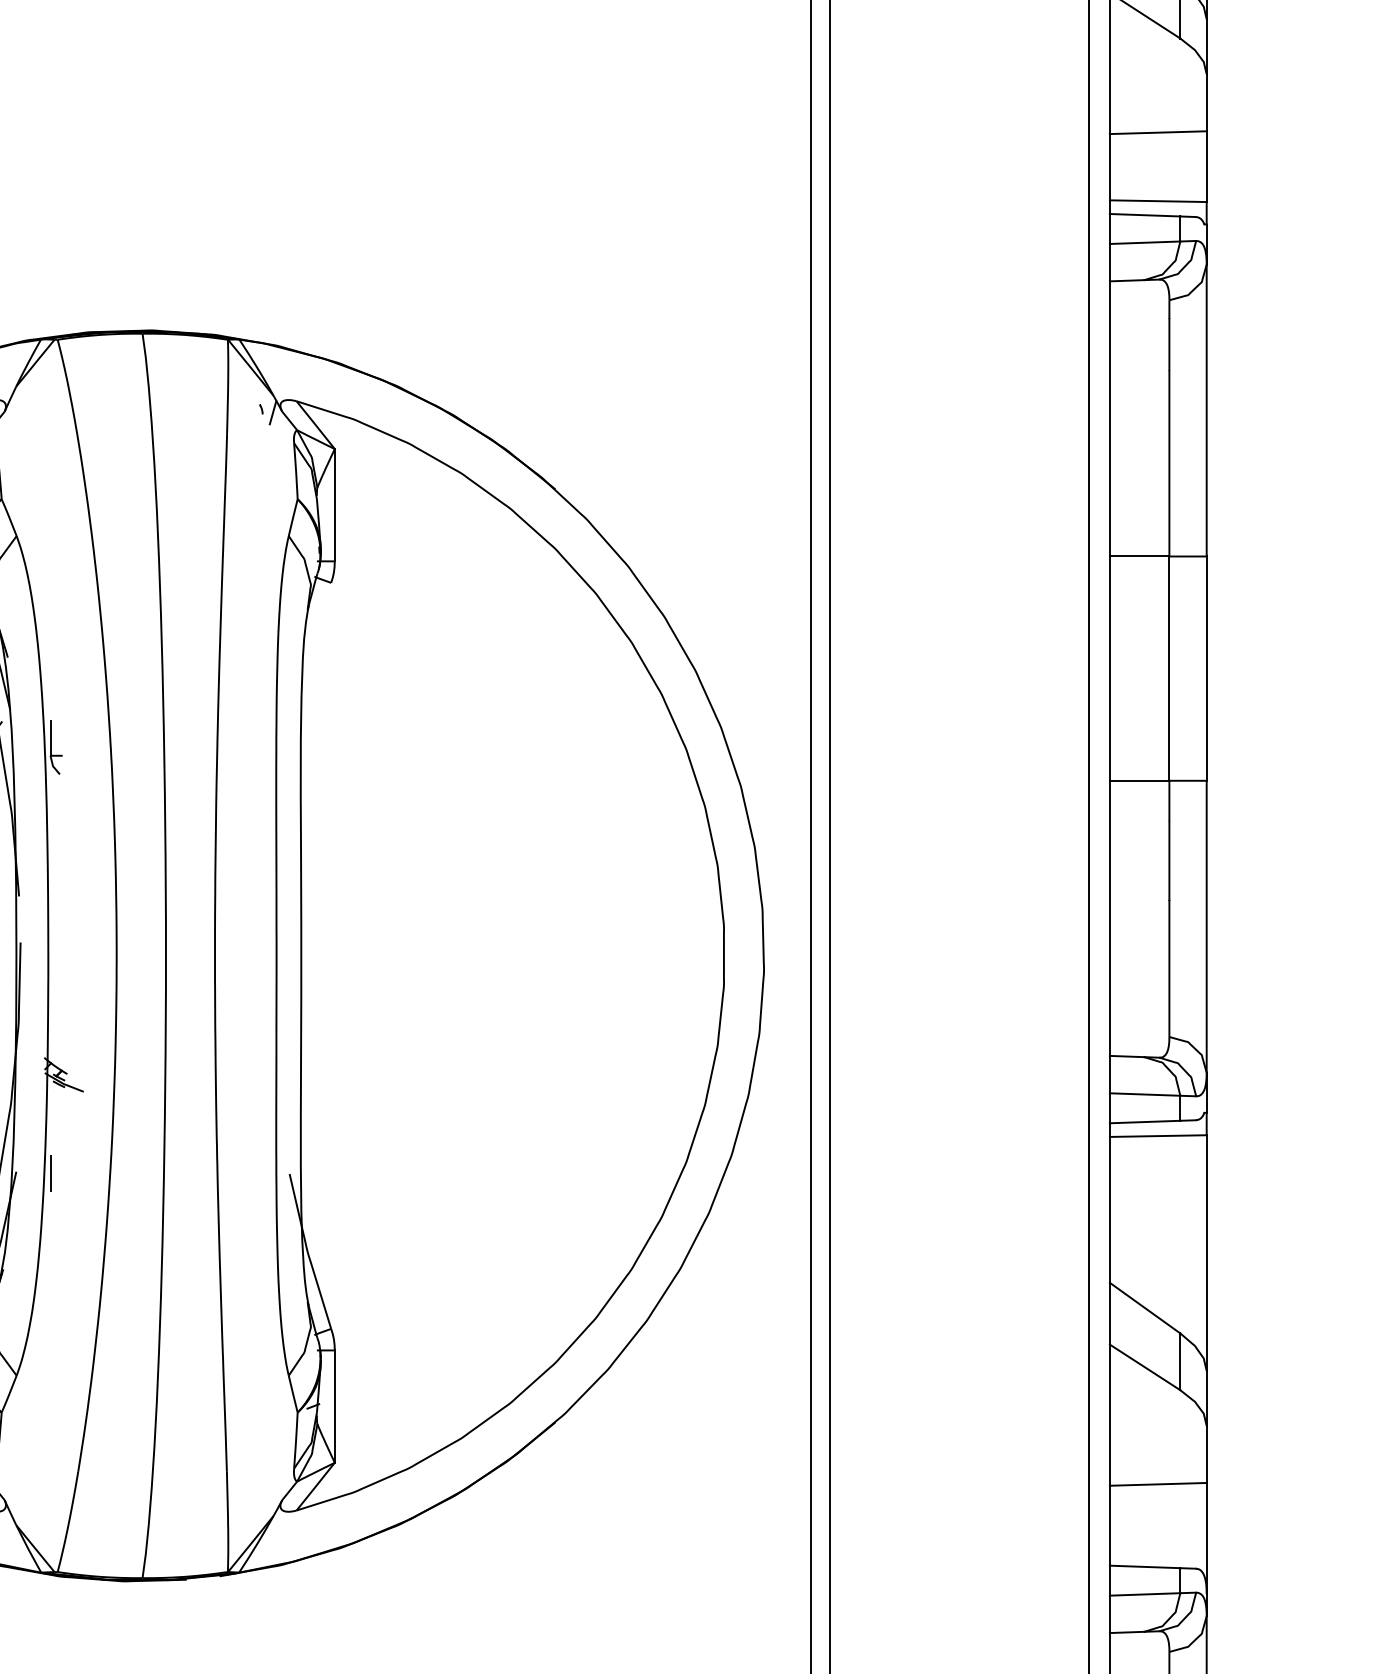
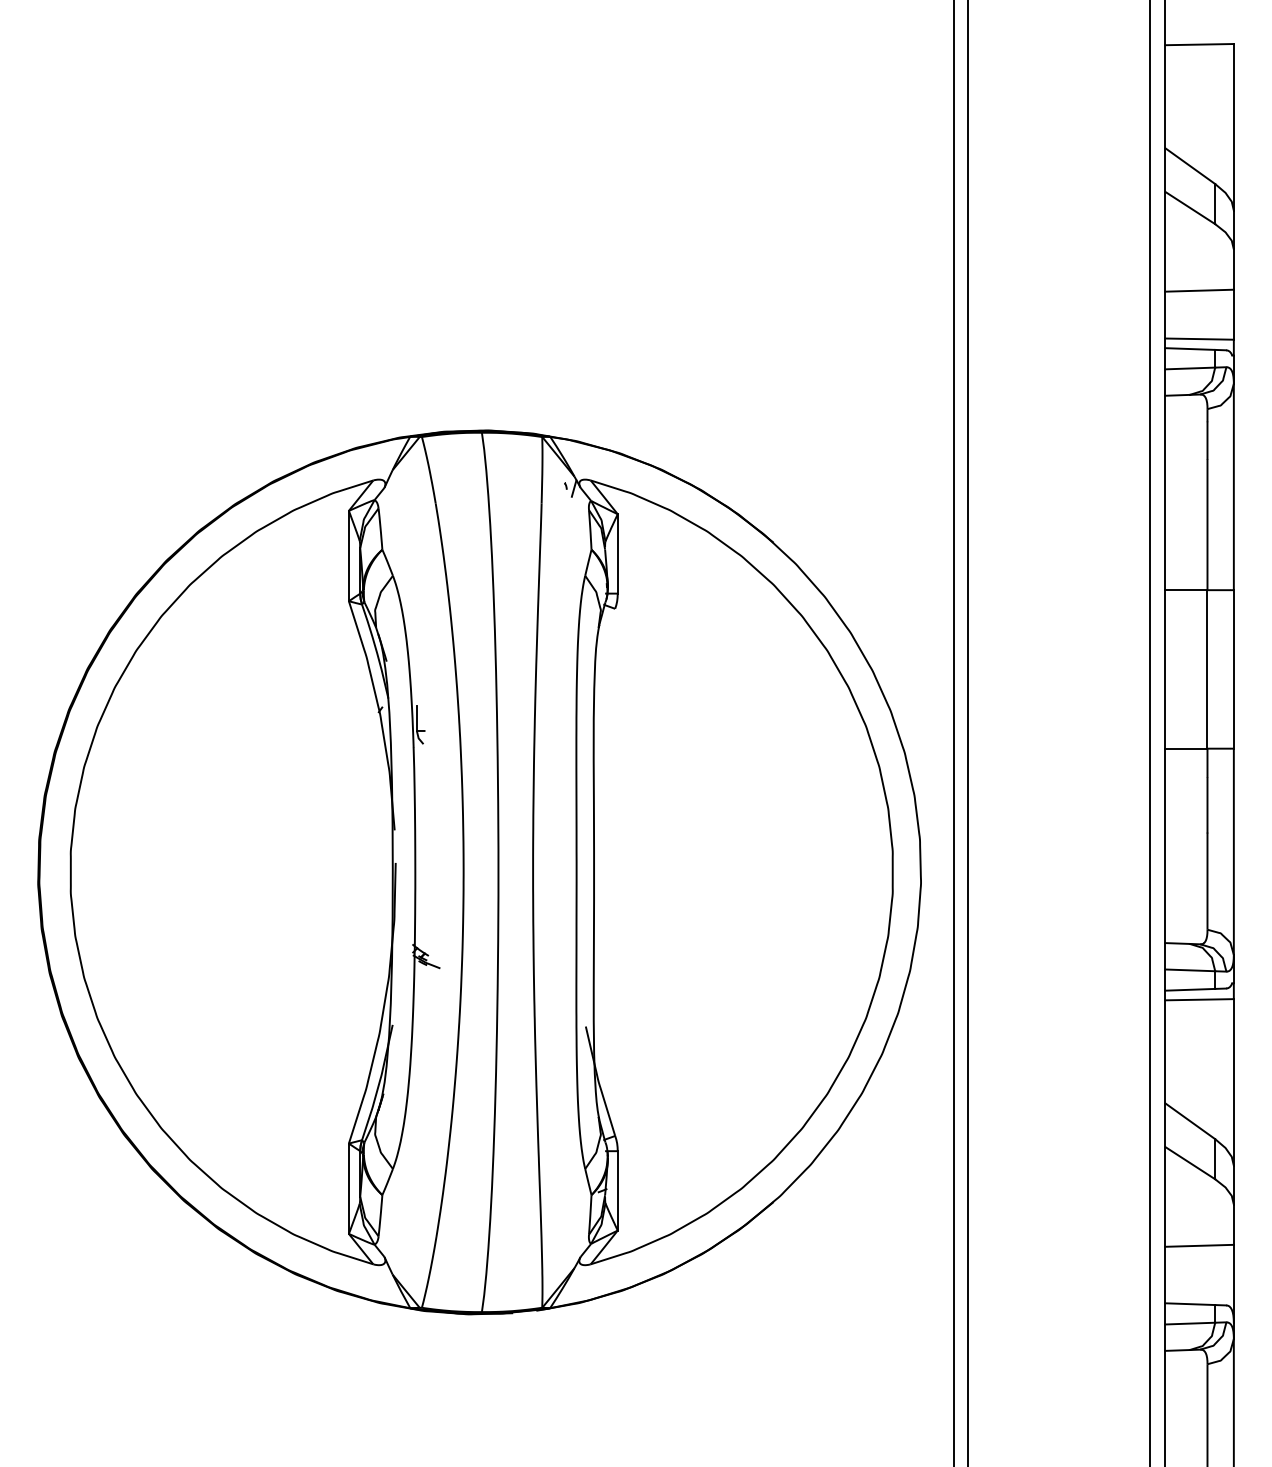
line: (49, 1172) -> (416, 1025), removed

